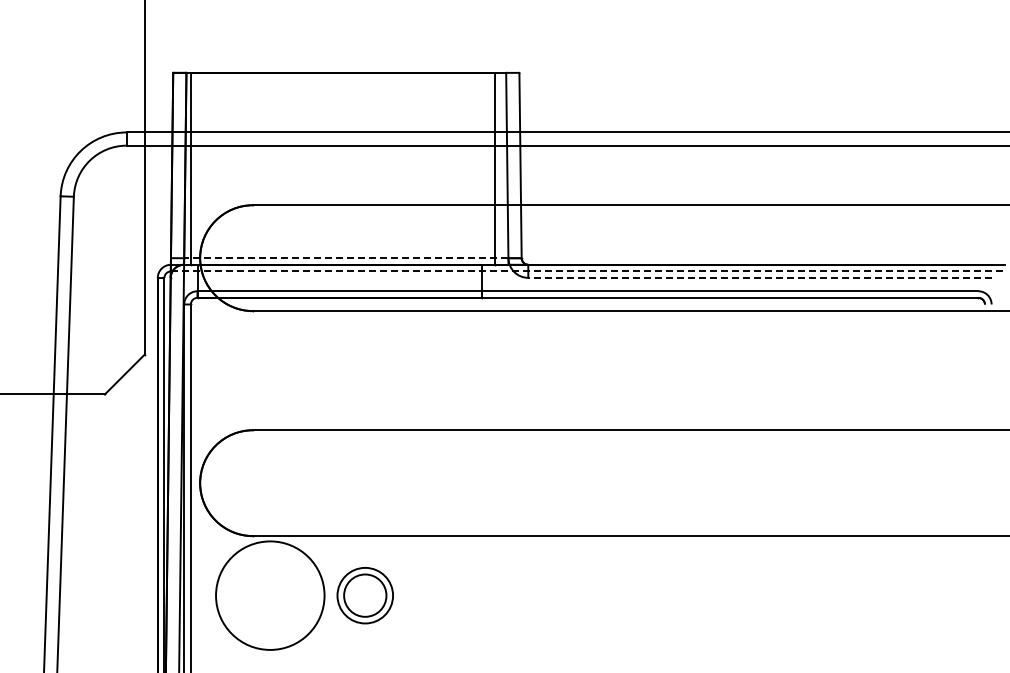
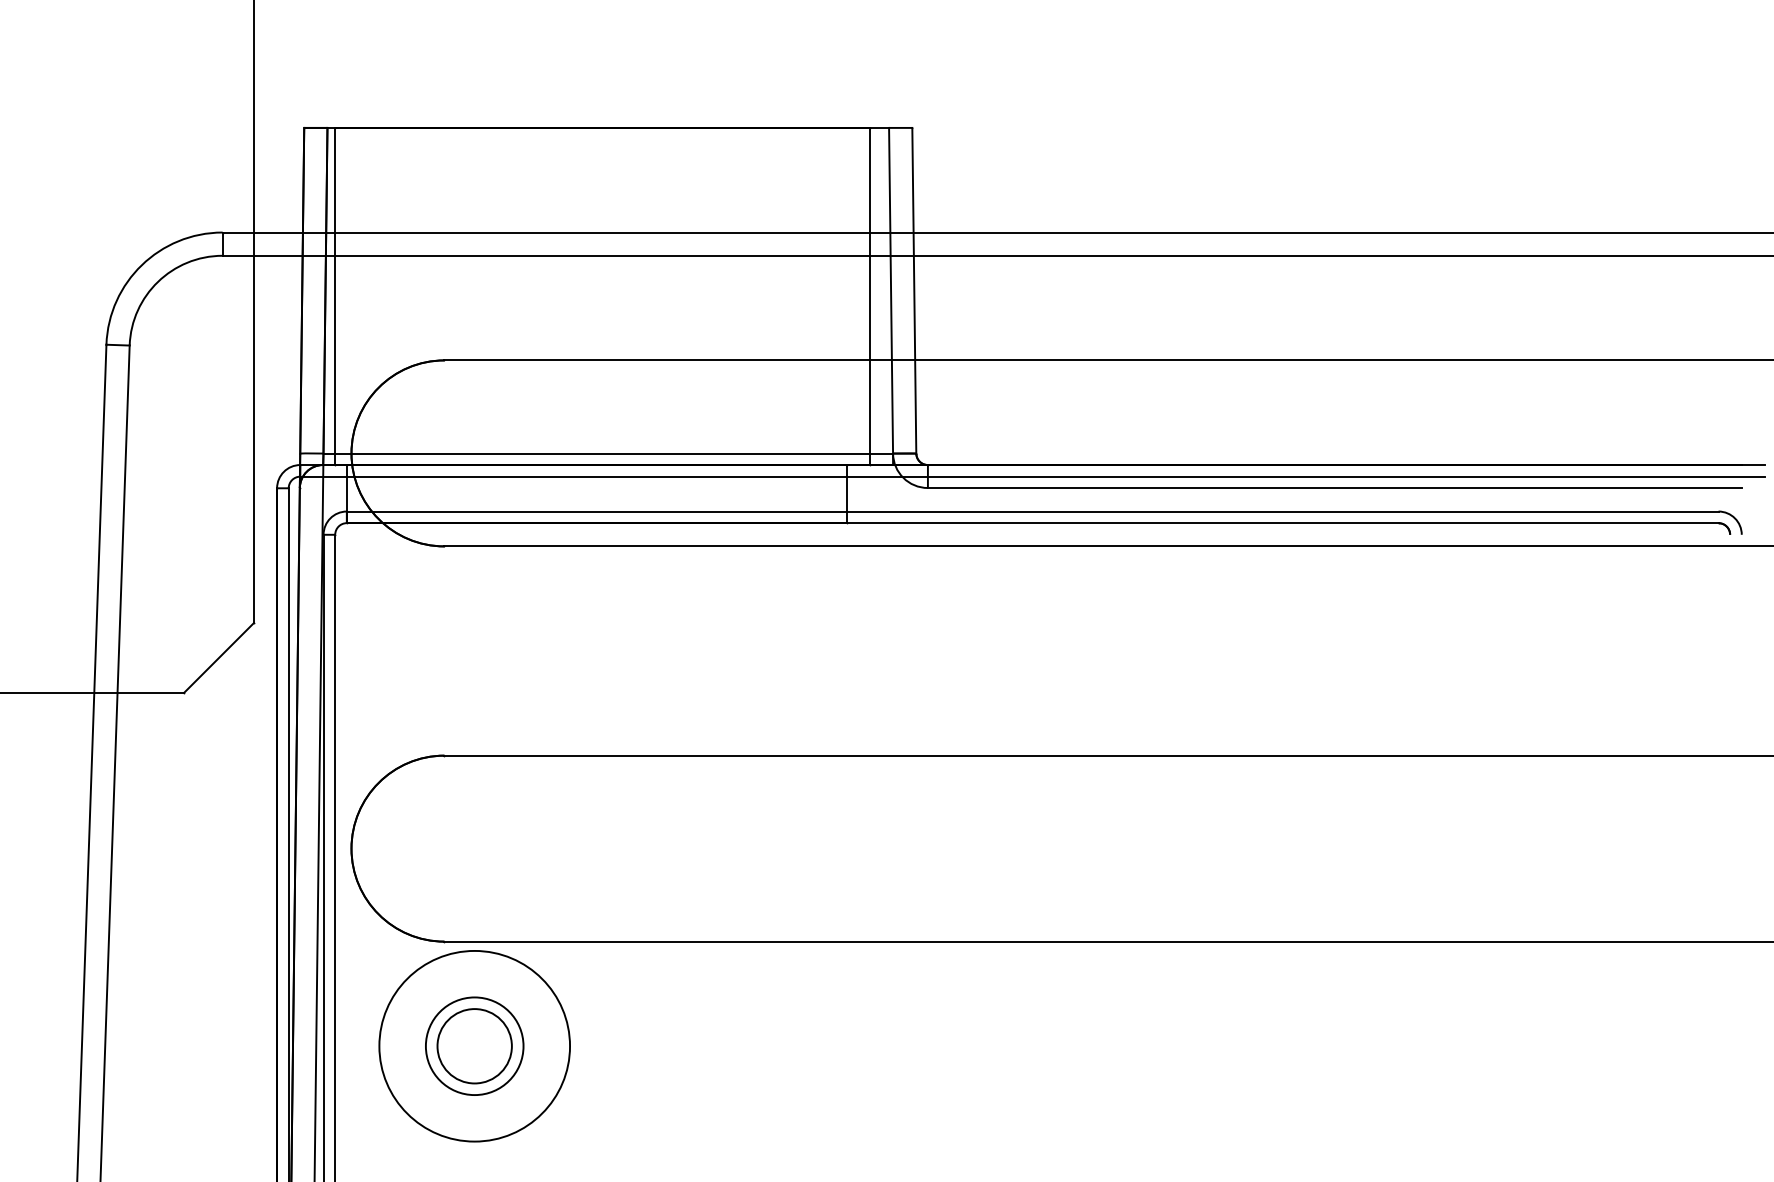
line: (345, 258) -> (606, 453), dashed -> solid
line: (587, 271) -> (1031, 476), dashed -> solid
line: (760, 277) -> (1335, 487), dashed -> solid
part: (364, 595) -> (473, 1045), moved

